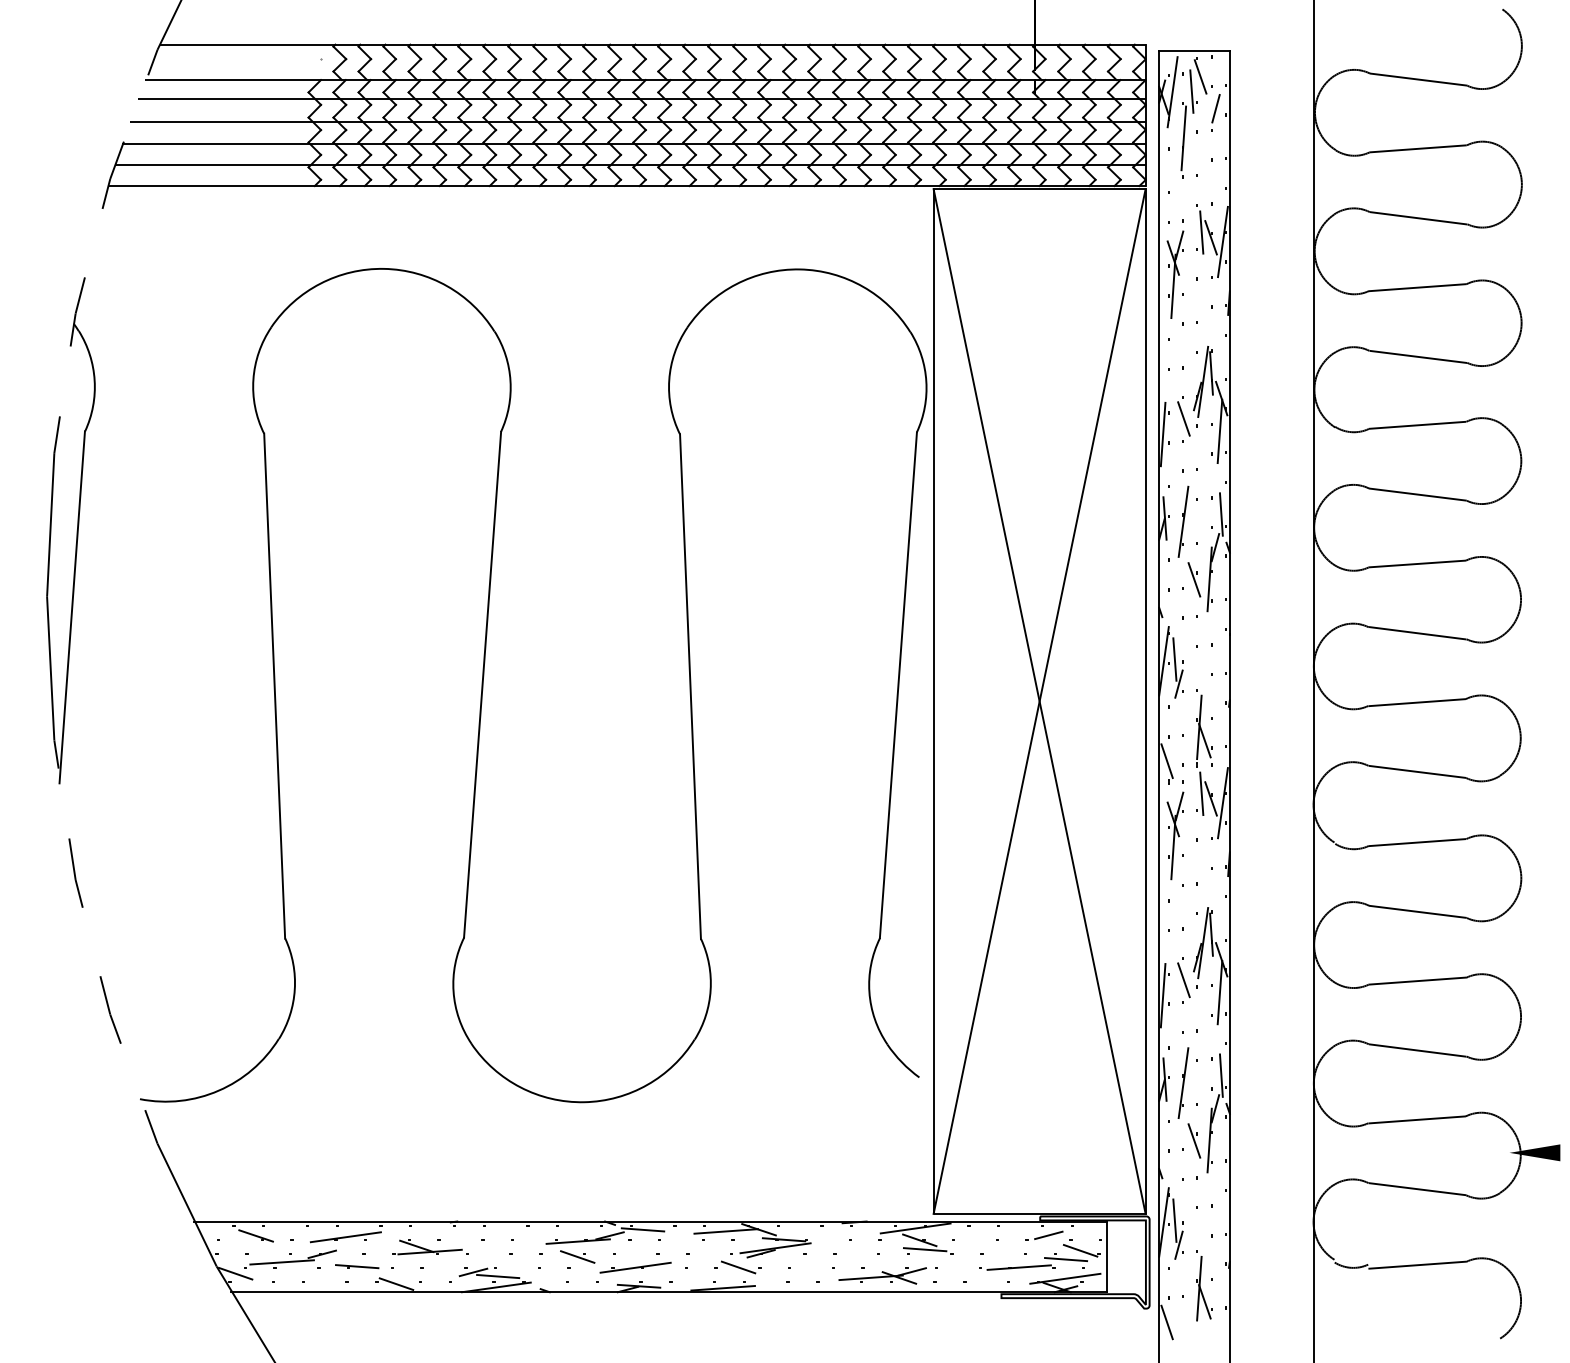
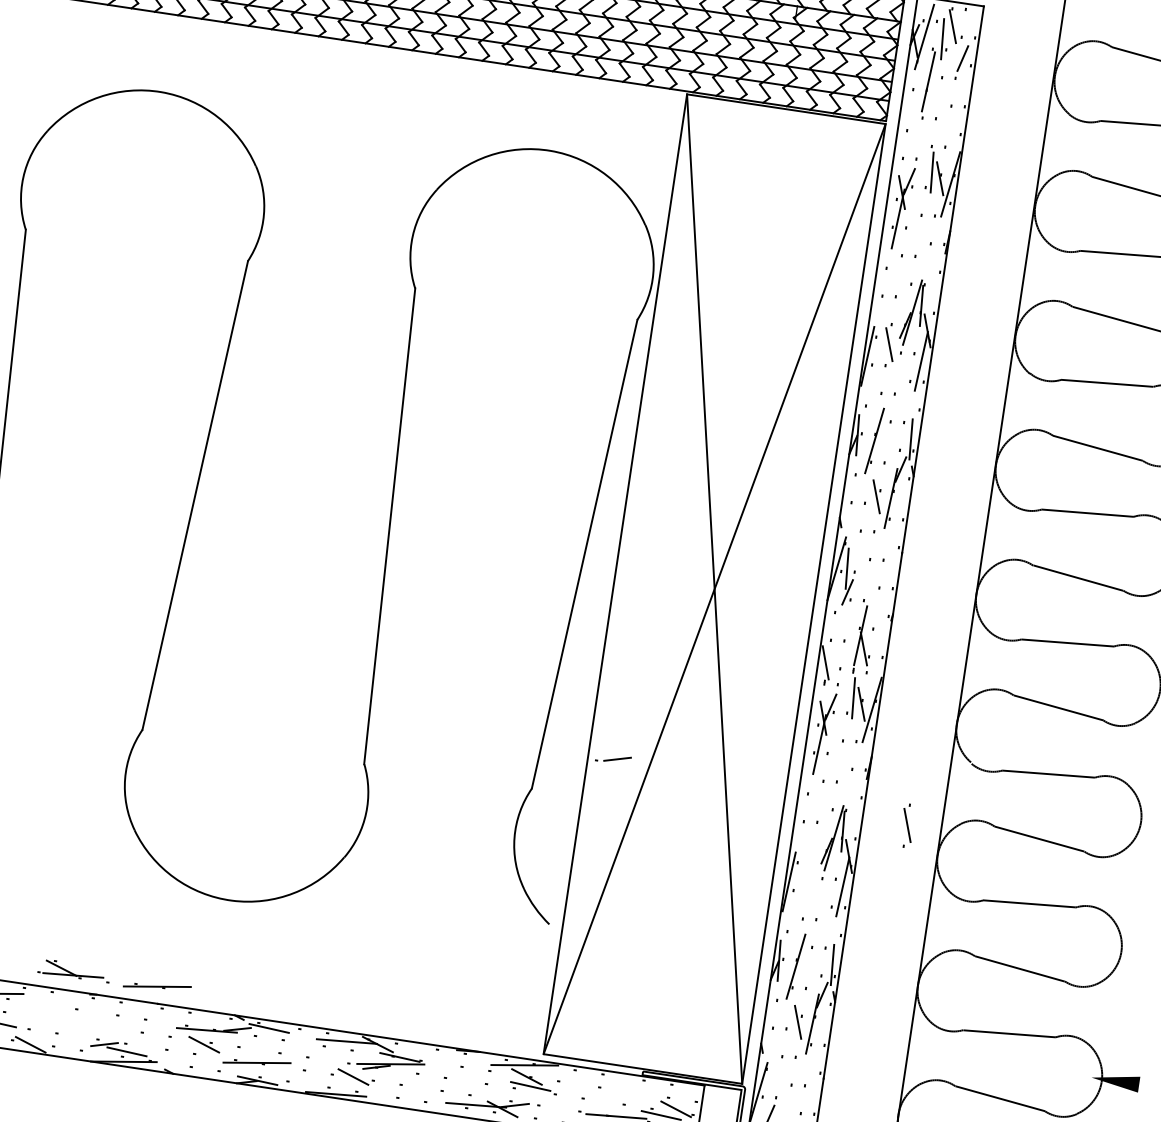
part: (1183, 980) -> (907, 825), moved
part: (519, 1203) -> (157, 986), added
line: (1174, 1220) -> (768, 1094), removed
part: (1044, 1235) -> (613, 758), moved
part: (430, 1247) -> (74, 971), moved

